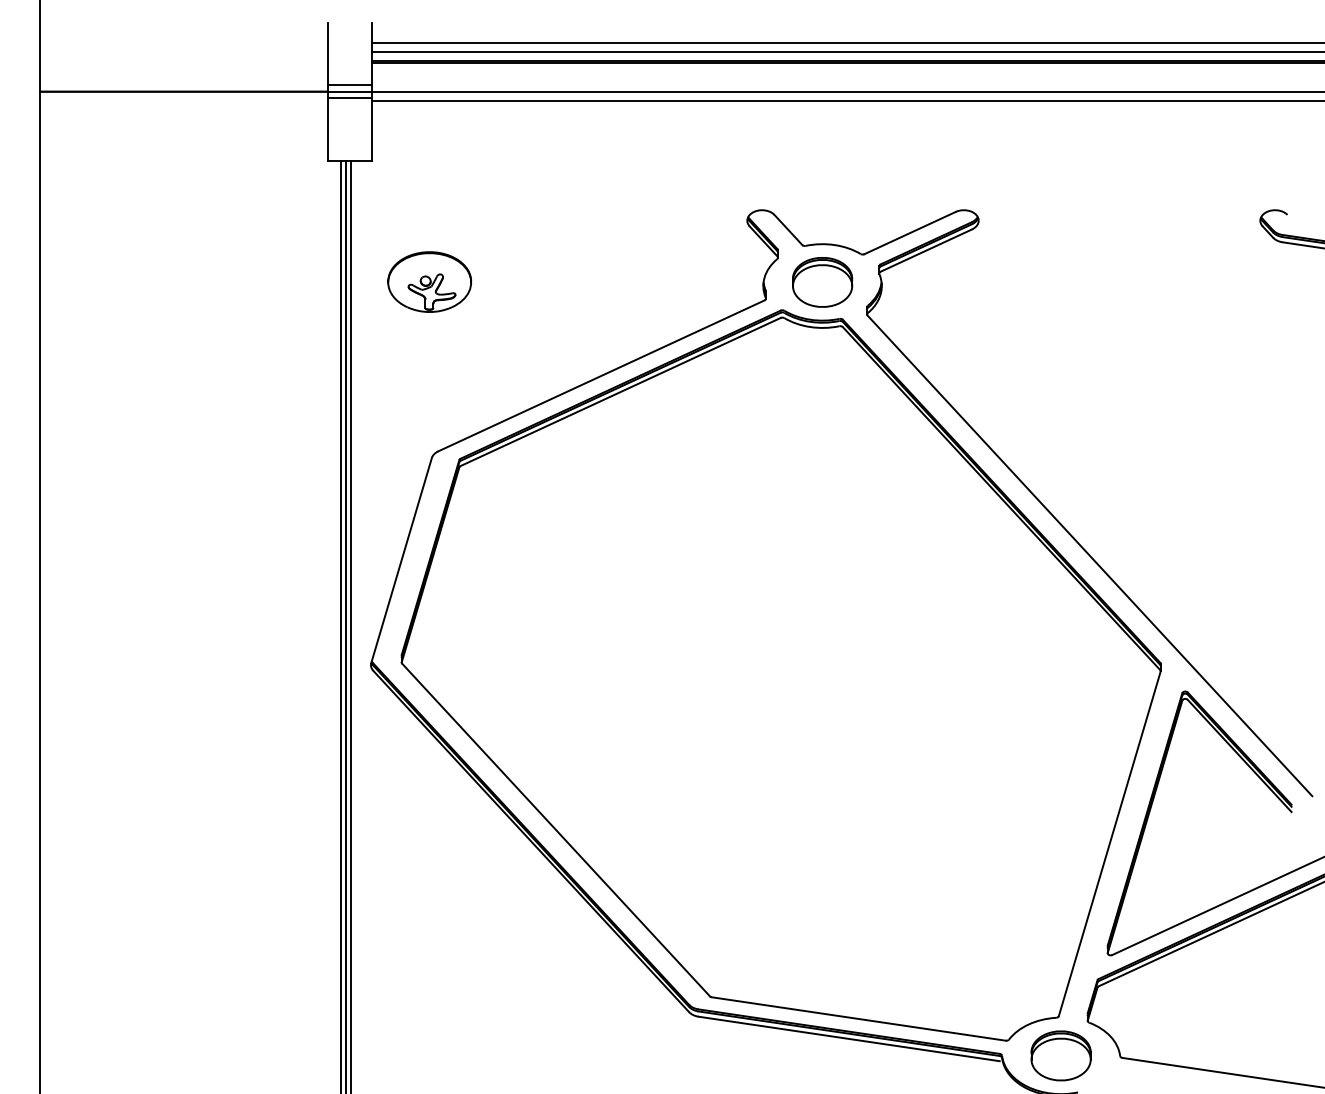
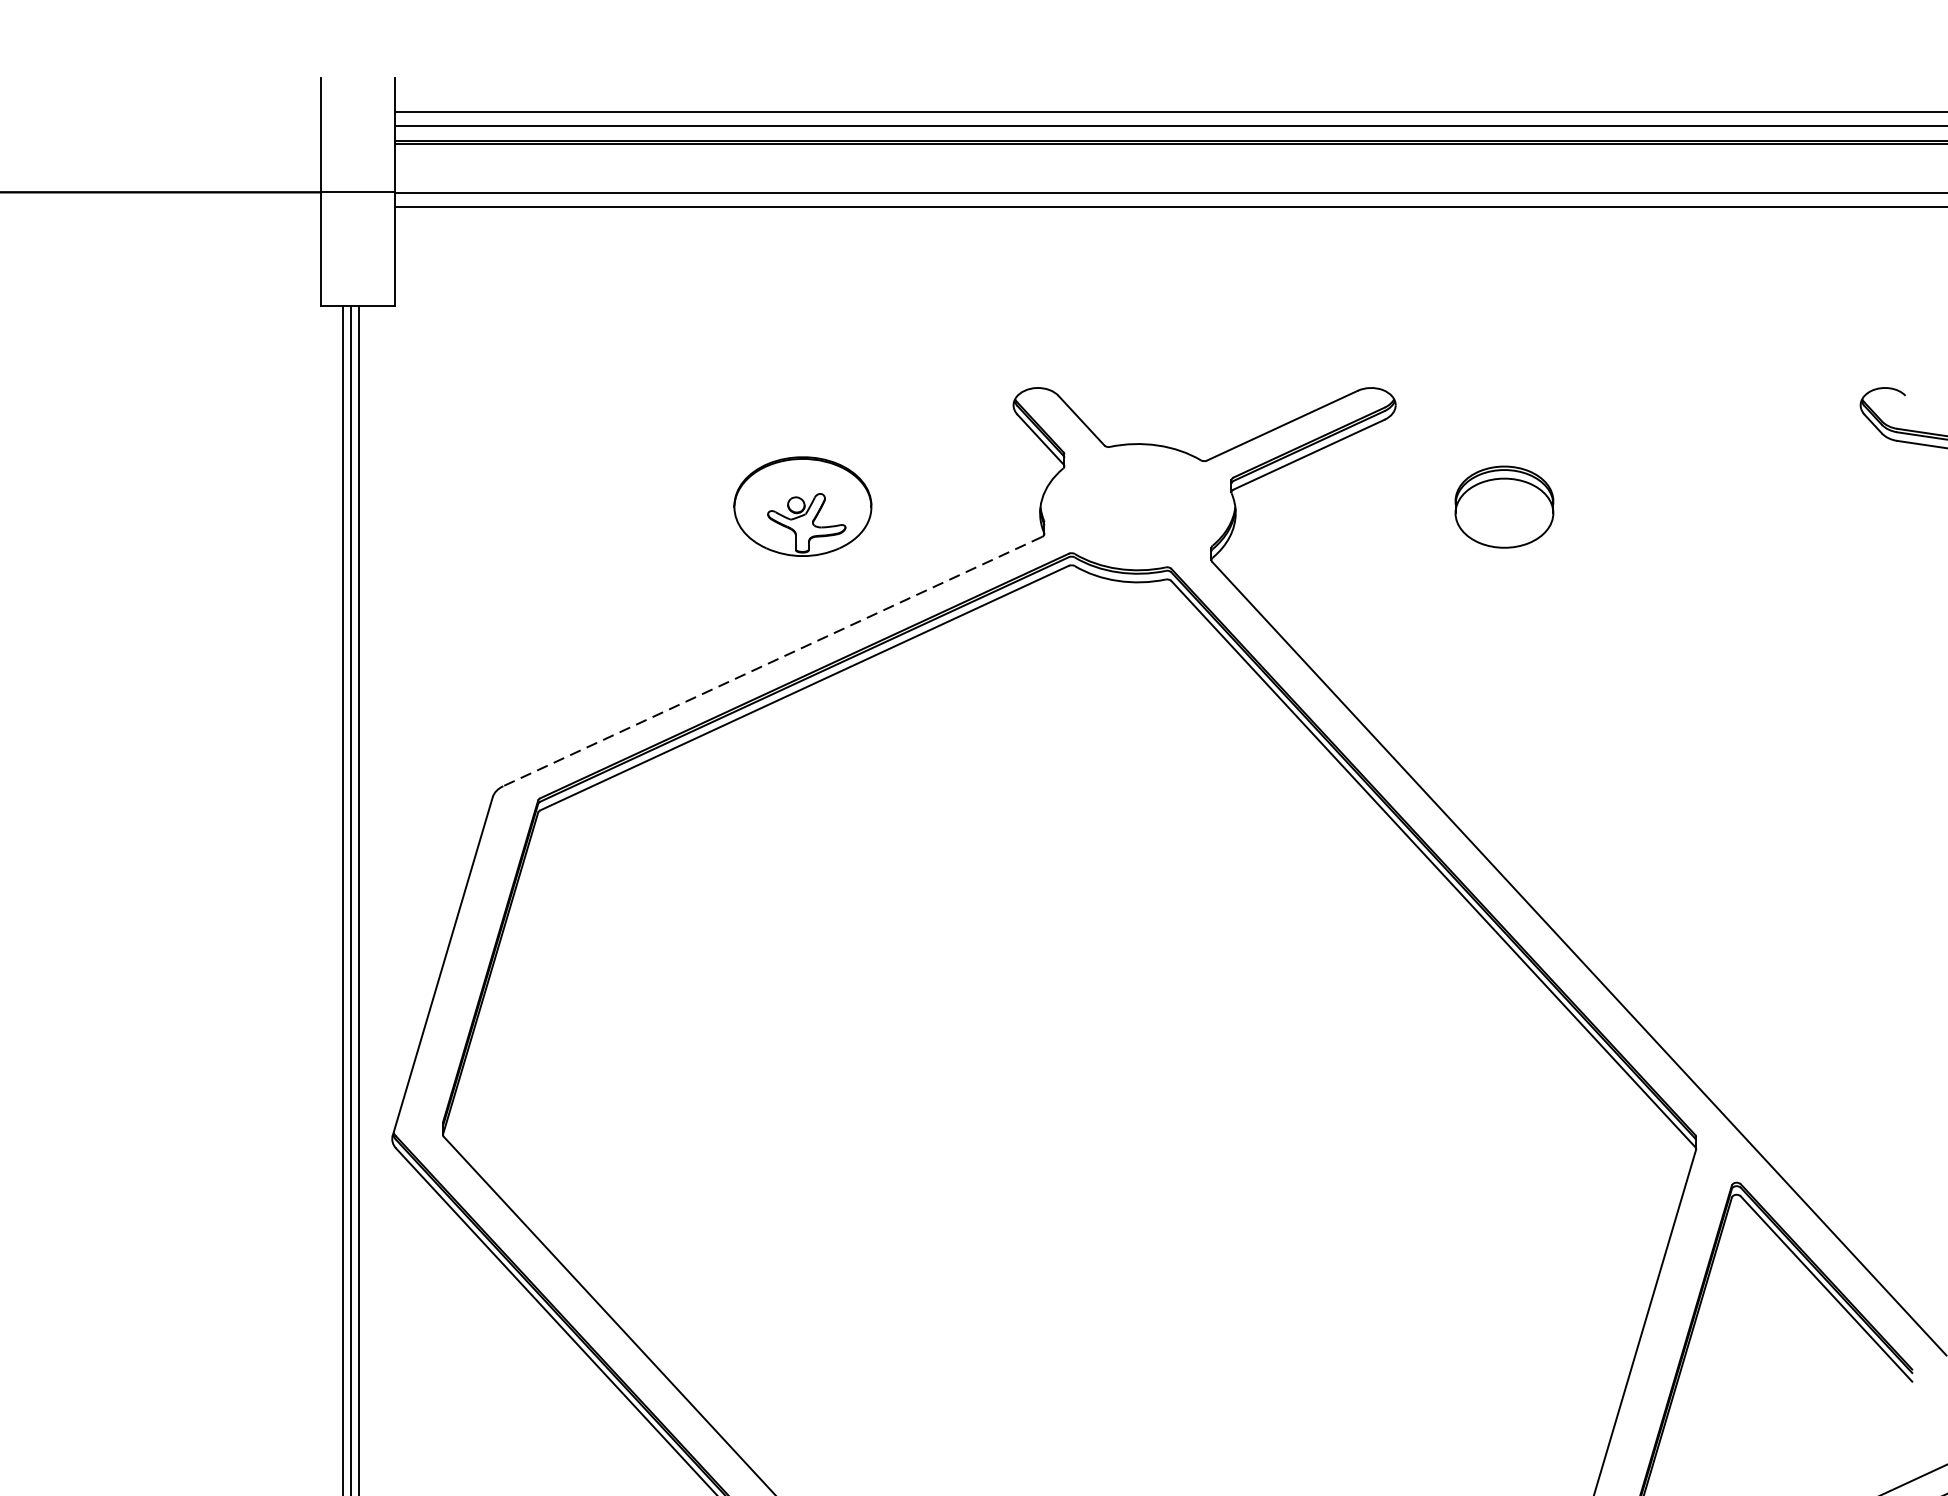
line: (350, 85) -> (358, 182), removed
line: (350, 98) -> (358, 203), removed
part: (429, 281) -> (802, 505), moved
part: (822, 282) -> (1504, 507), moved
line: (601, 375) -> (772, 660), solid -> dashed

